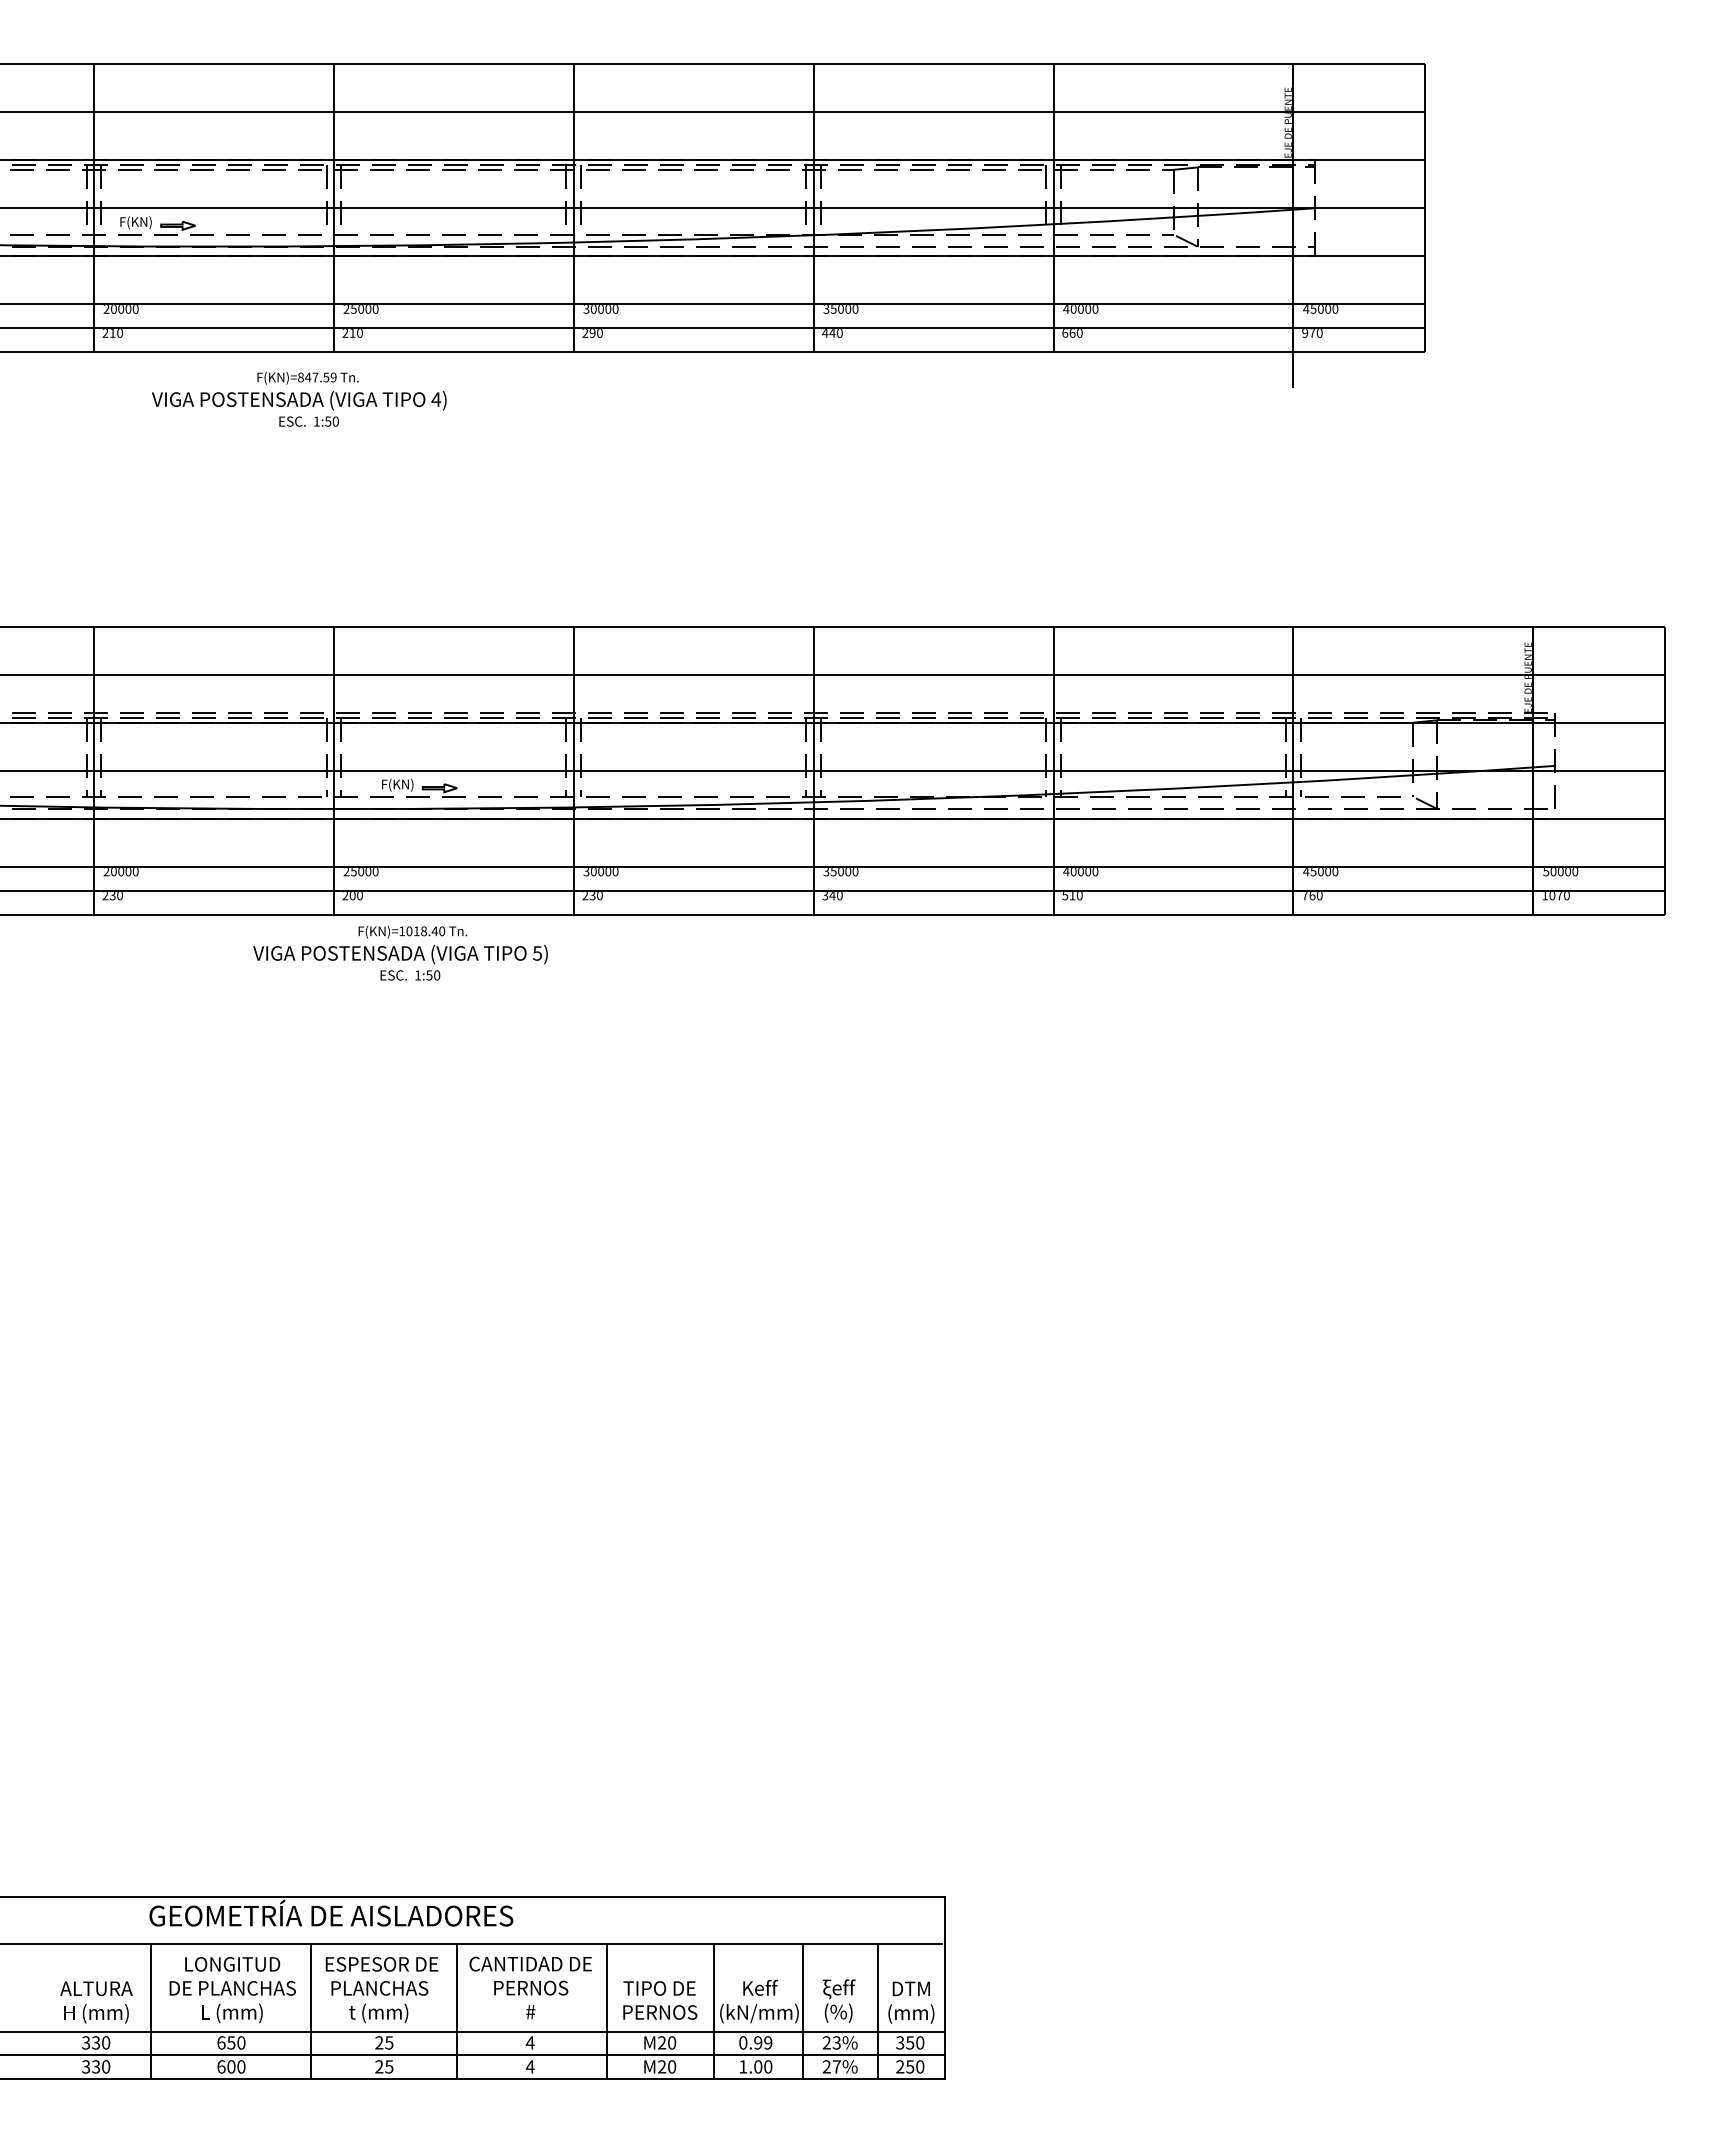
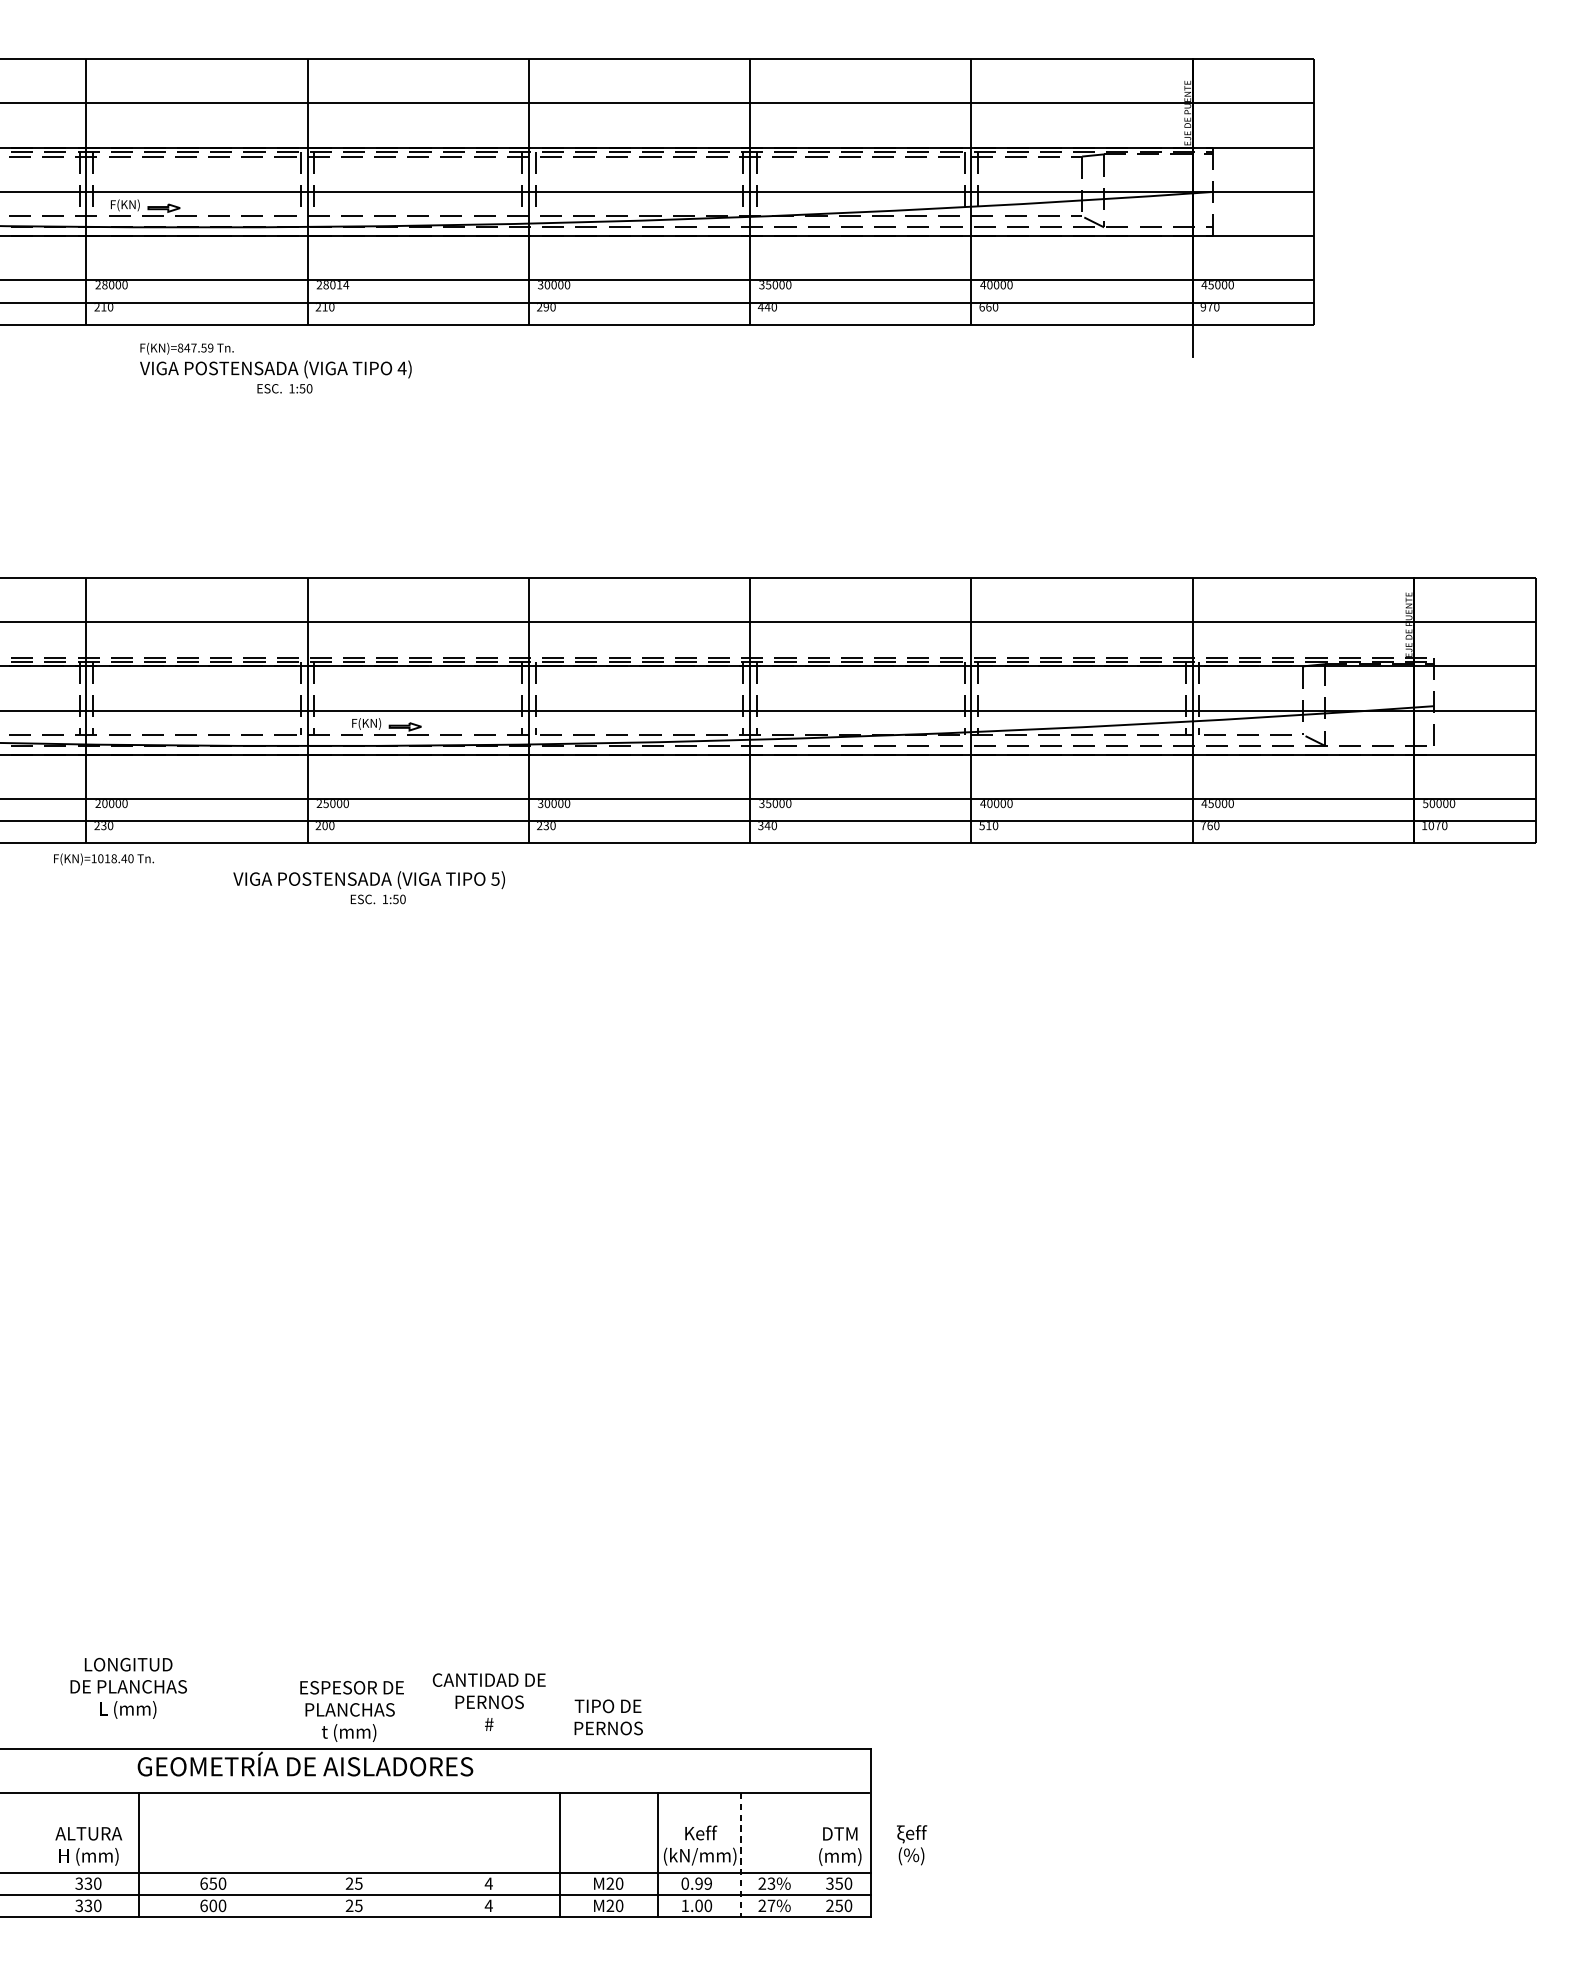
text: (113, 309) -> (104, 285), 20000 -> 28000
text: (364, 309) -> (335, 285), 25000 -> 28014
text: (307, 377) -> (186, 348), moved
text: (412, 931) -> (103, 858), moved
text: (530, 1987) -> (489, 1701), moved
text: (232, 1990) -> (128, 1688), moved
text: (381, 1990) -> (351, 1711), moved
text: (660, 2000) -> (608, 1717), moved
text: (838, 2000) -> (911, 1844), moved
line: (310, 2011) -> (286, 1854), removed
line: (456, 2011) -> (420, 1854), removed
line: (877, 2011) -> (809, 1854), removed
line: (803, 2012) -> (740, 1855), solid -> dashed

